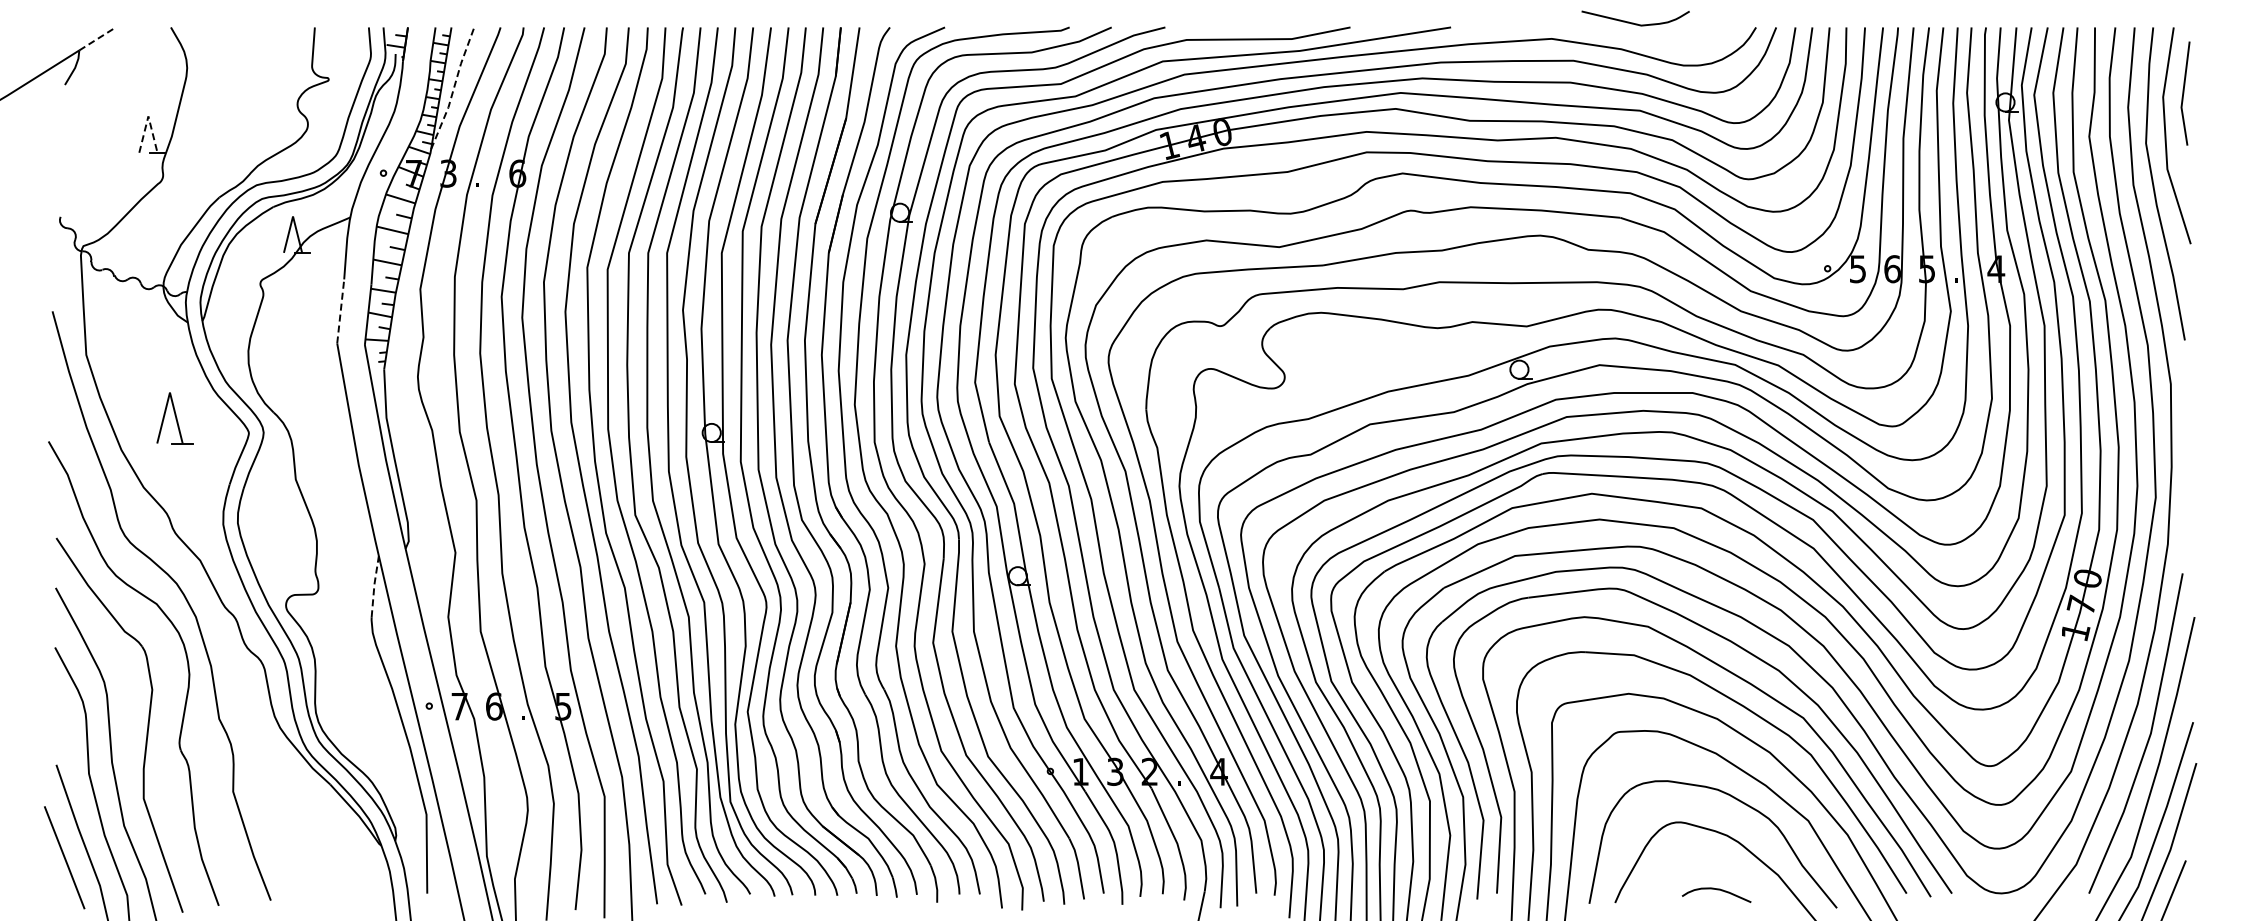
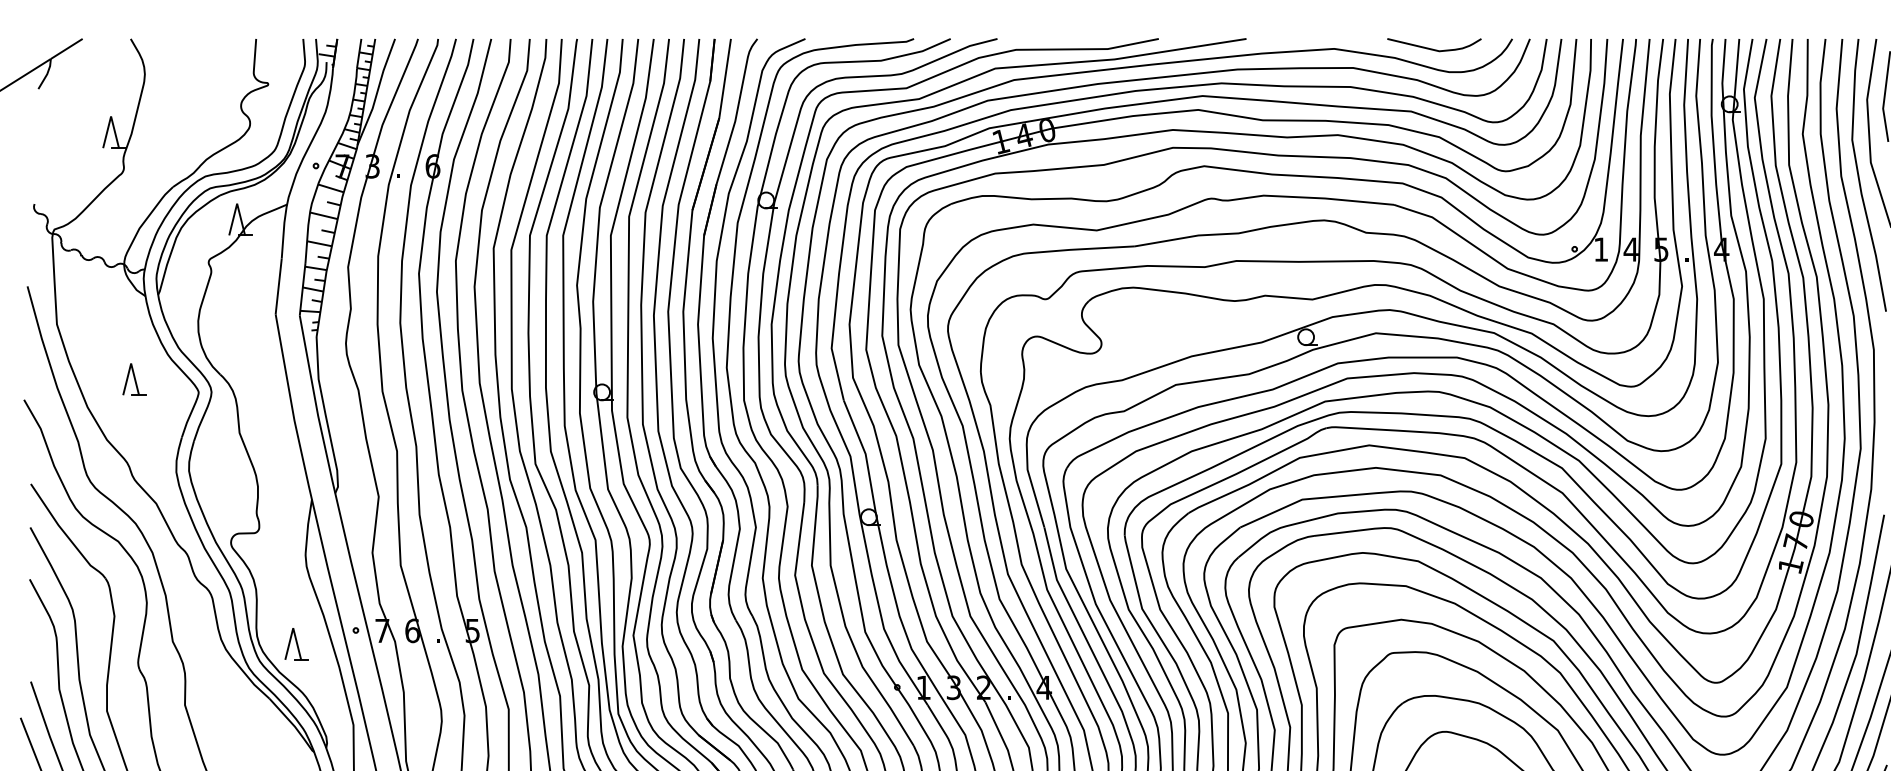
curve: (1633, 22) -> (1432, 48), moved
line: (97, 38) -> (66, 48), dashed -> solid
line: (453, 88) -> (377, 92), dashed -> solid
line: (148, 116) -> (111, 116), dashed -> solid
text: (1857, 269) -> (1600, 249), 5 -> 1
text: (1891, 269) -> (1630, 249), 6 -> 4
line: (340, 310) -> (278, 285), dashed -> solid
part: (174, 417) -> (133, 378), size x0.71
line: (374, 586) -> (308, 526), dashed -> solid
part: (360, 721) -> (295, 643), added

